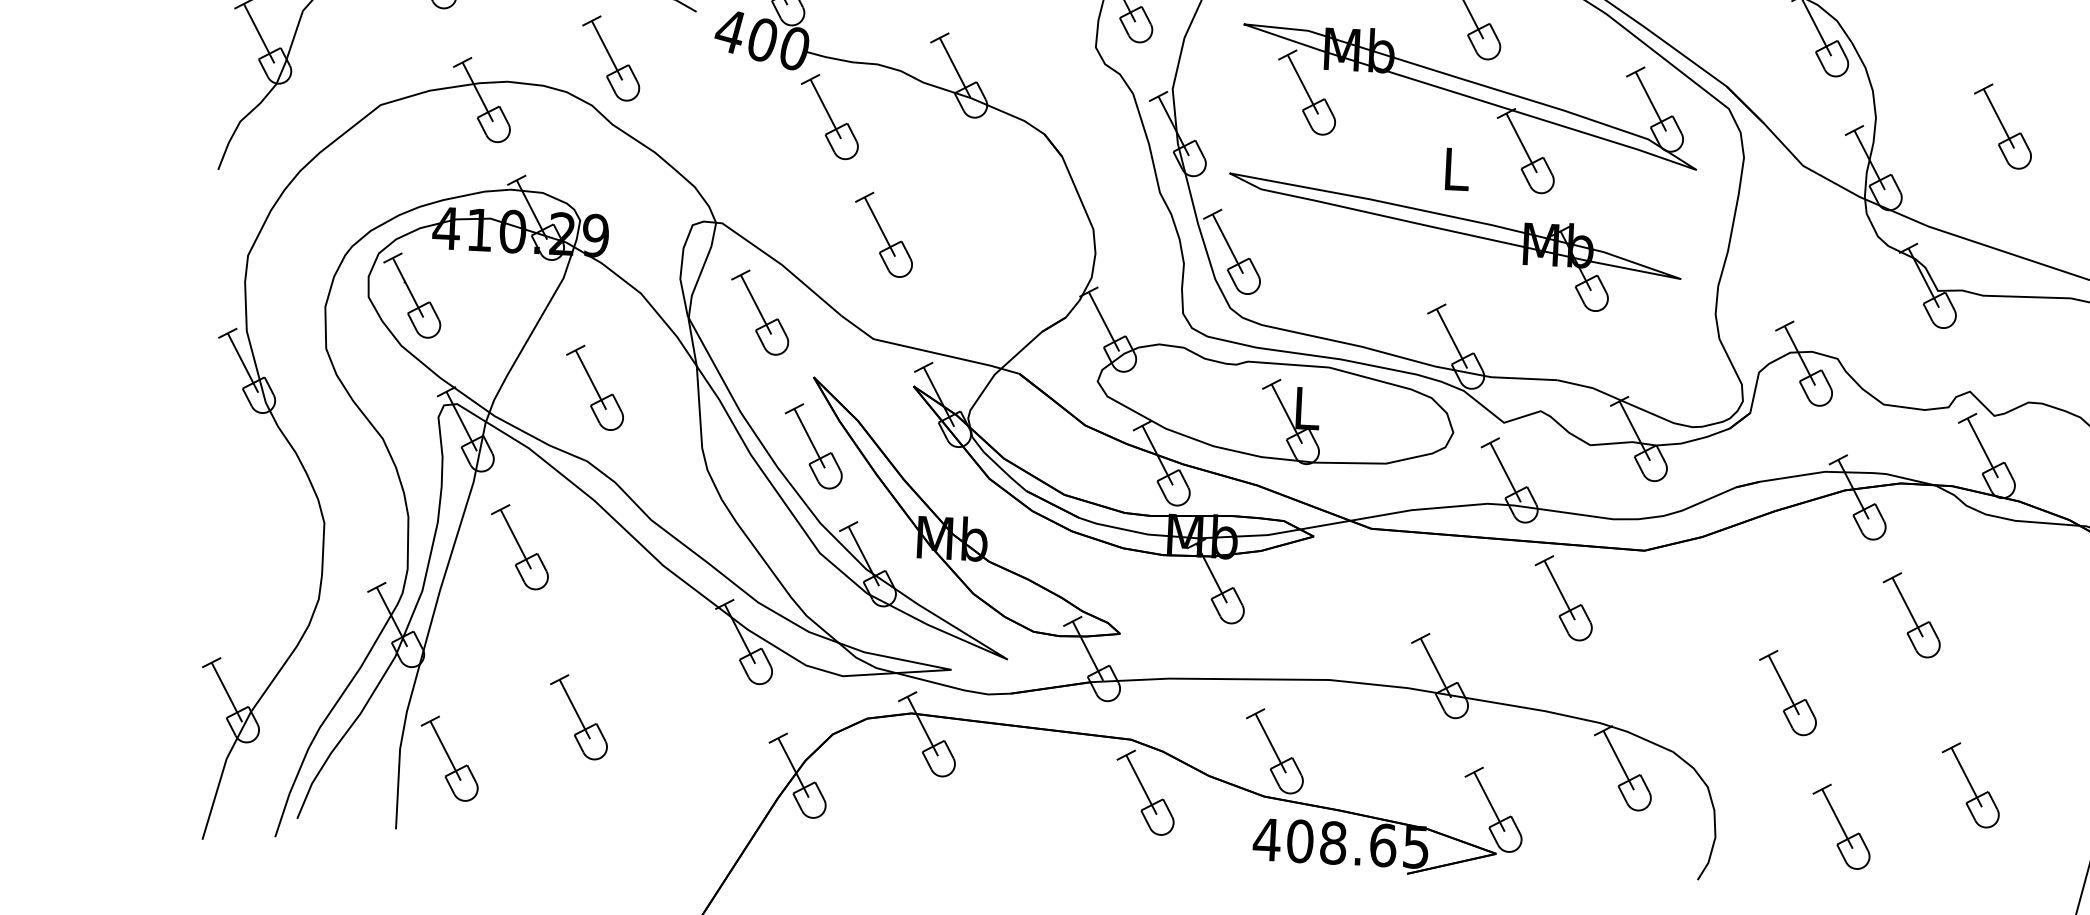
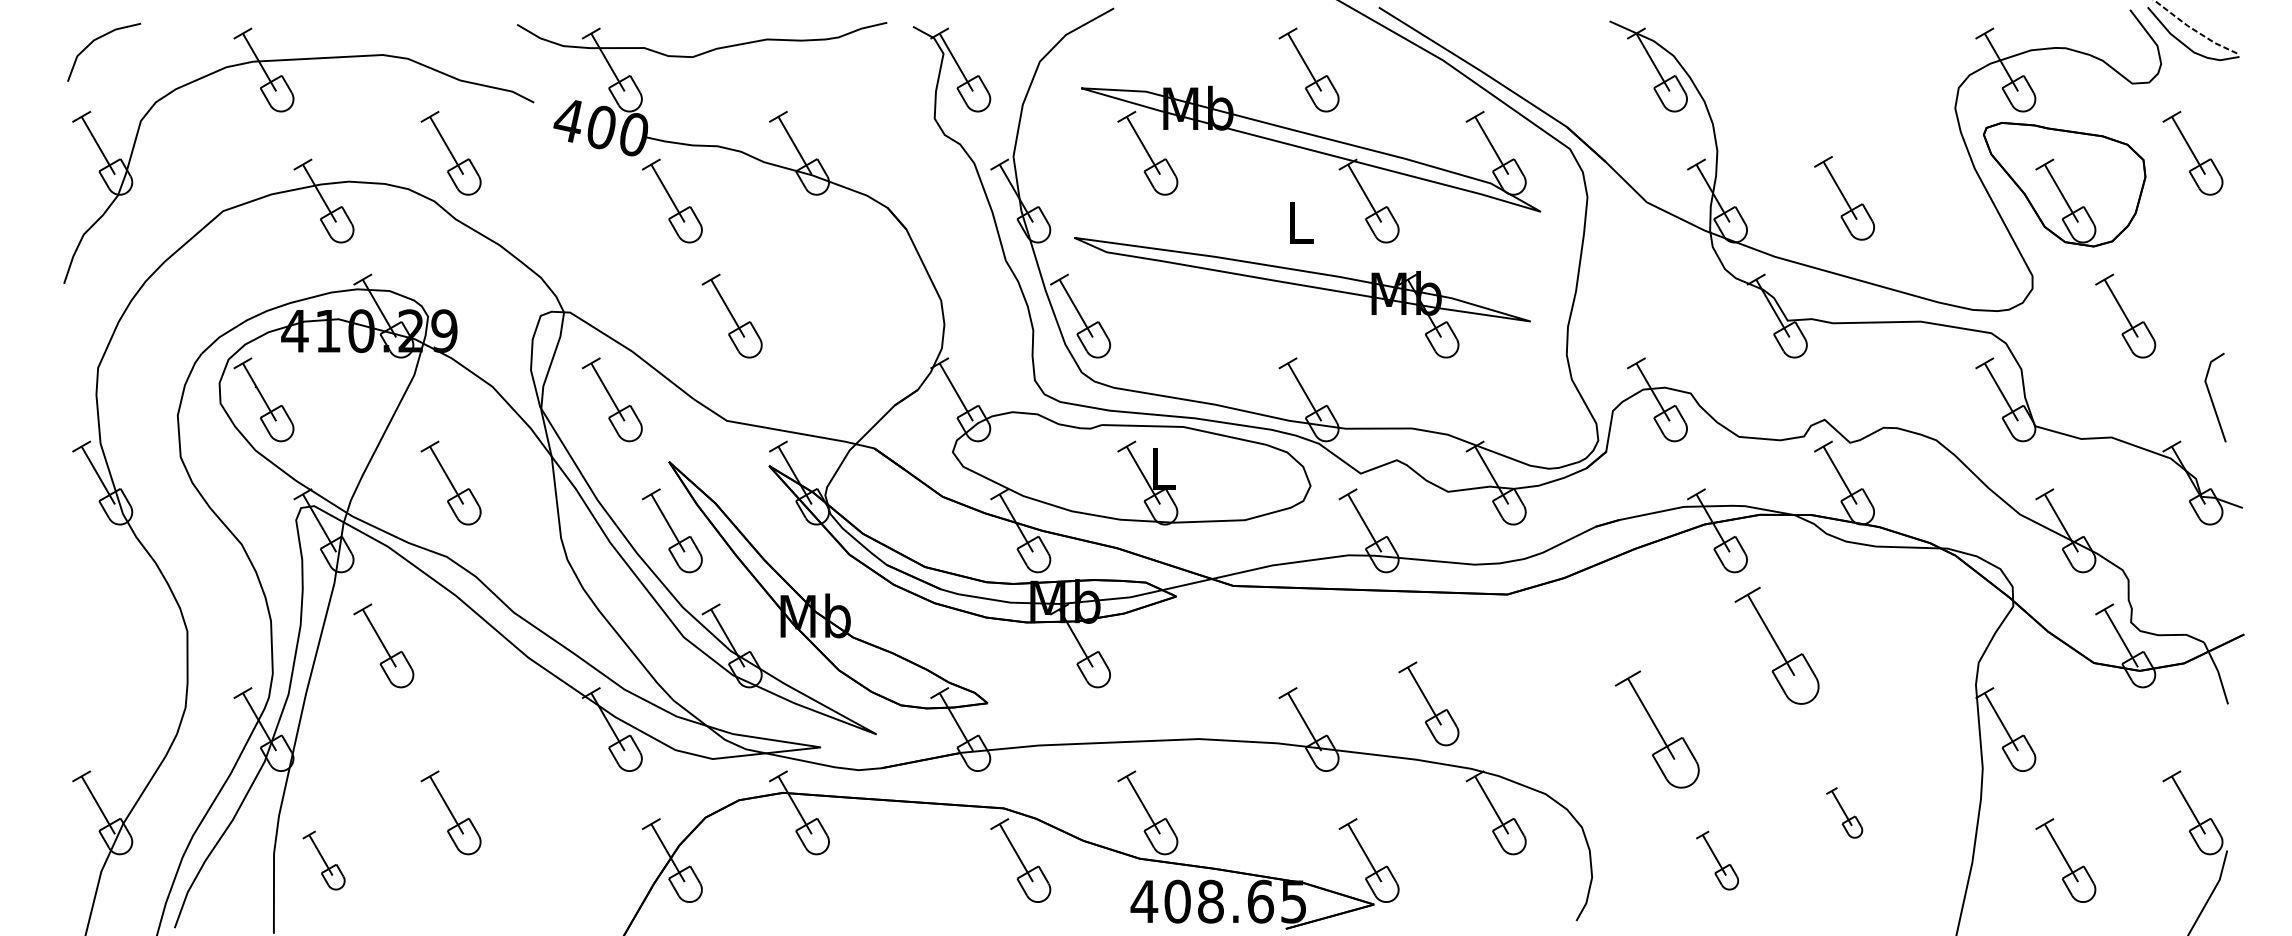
part: (2002, 126) -> (1844, 198), moved
part: (1563, 597) -> (1428, 703), moved
part: (1911, 614) -> (1777, 645), size x1.4
part: (1787, 692) -> (1657, 729), size x1.4
part: (449, 758) -> (323, 860), size x0.7
part: (1970, 784) -> (1844, 812), size x0.6
part: (1841, 826) -> (1717, 860), size x0.7

